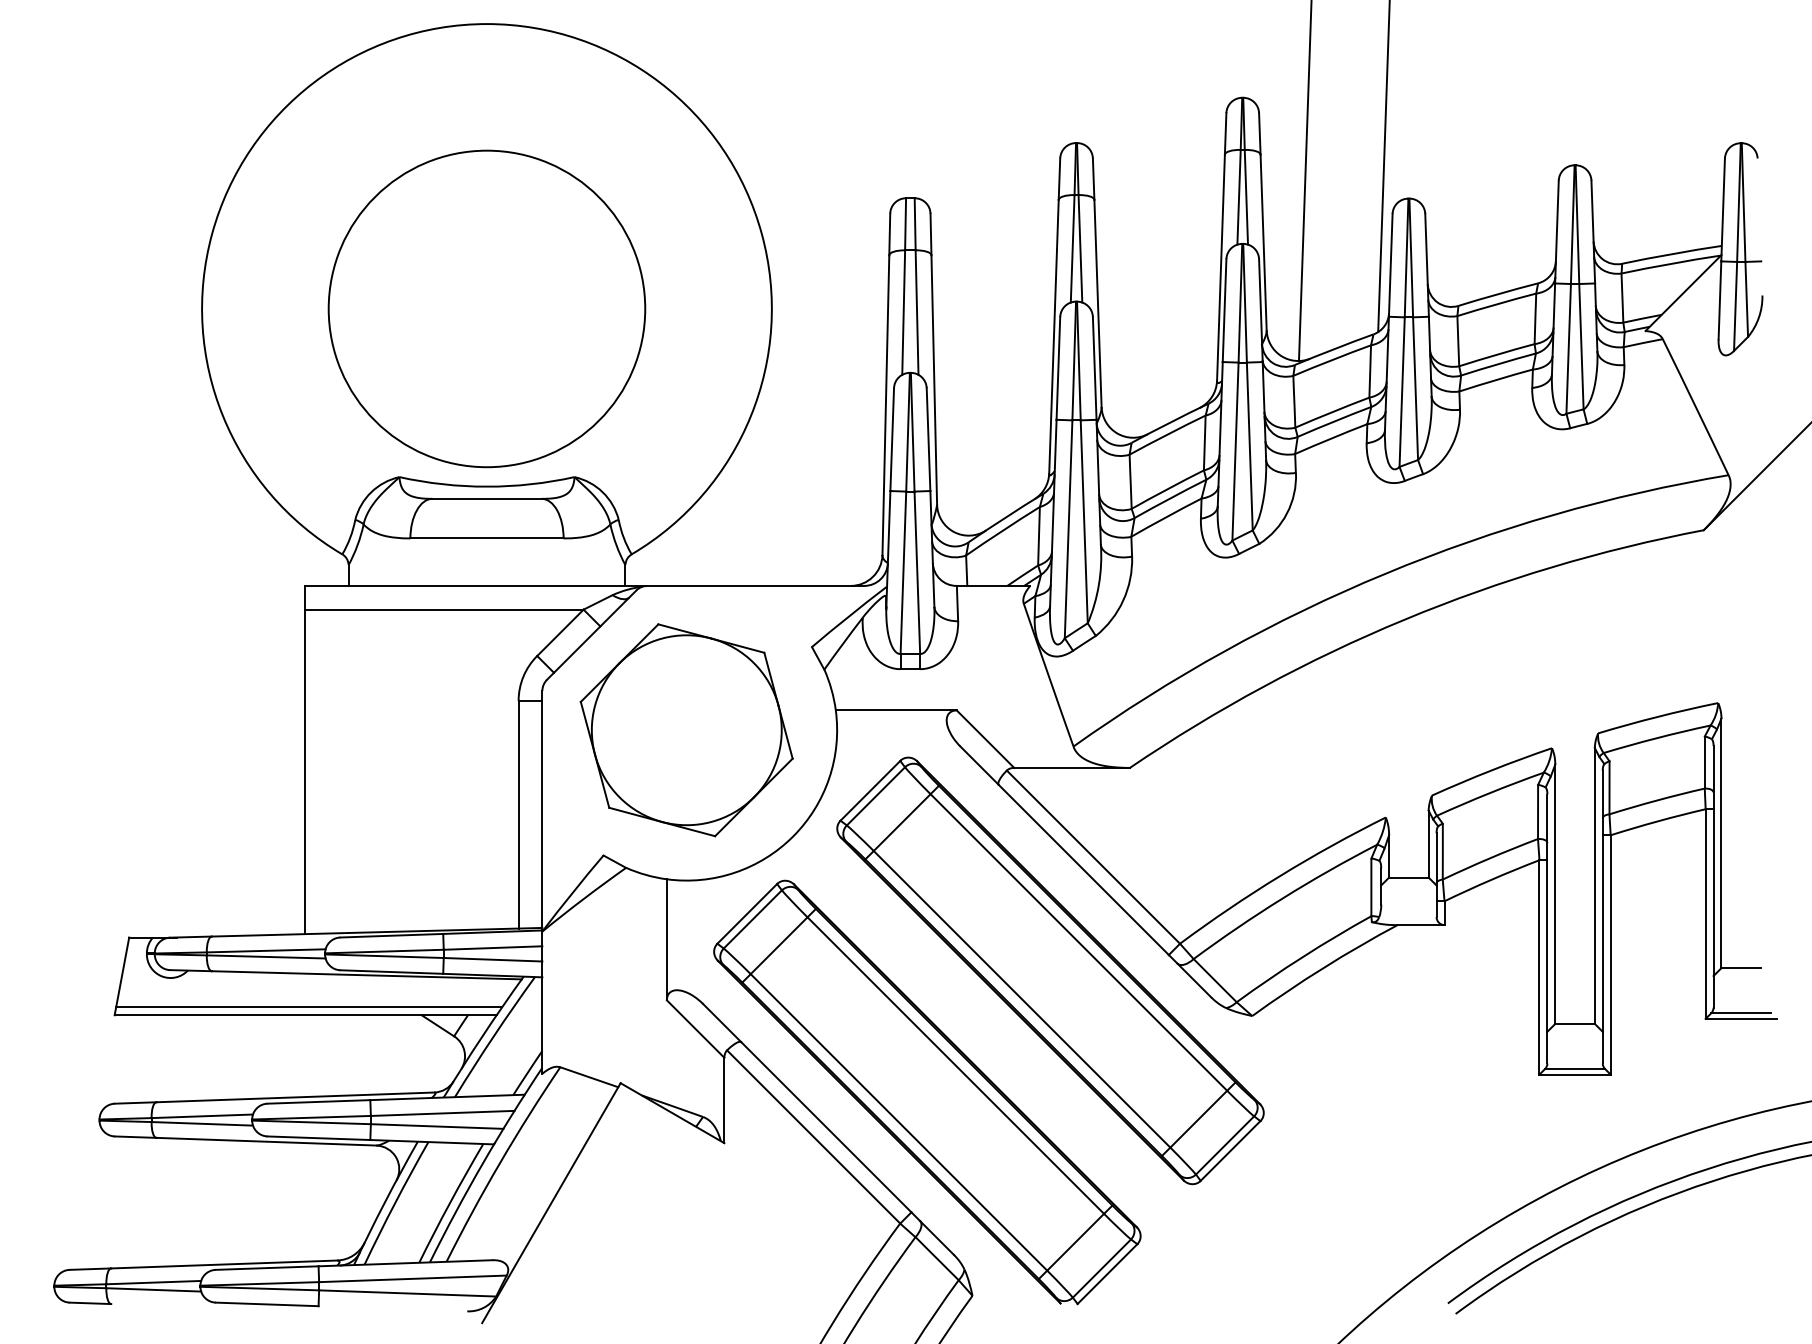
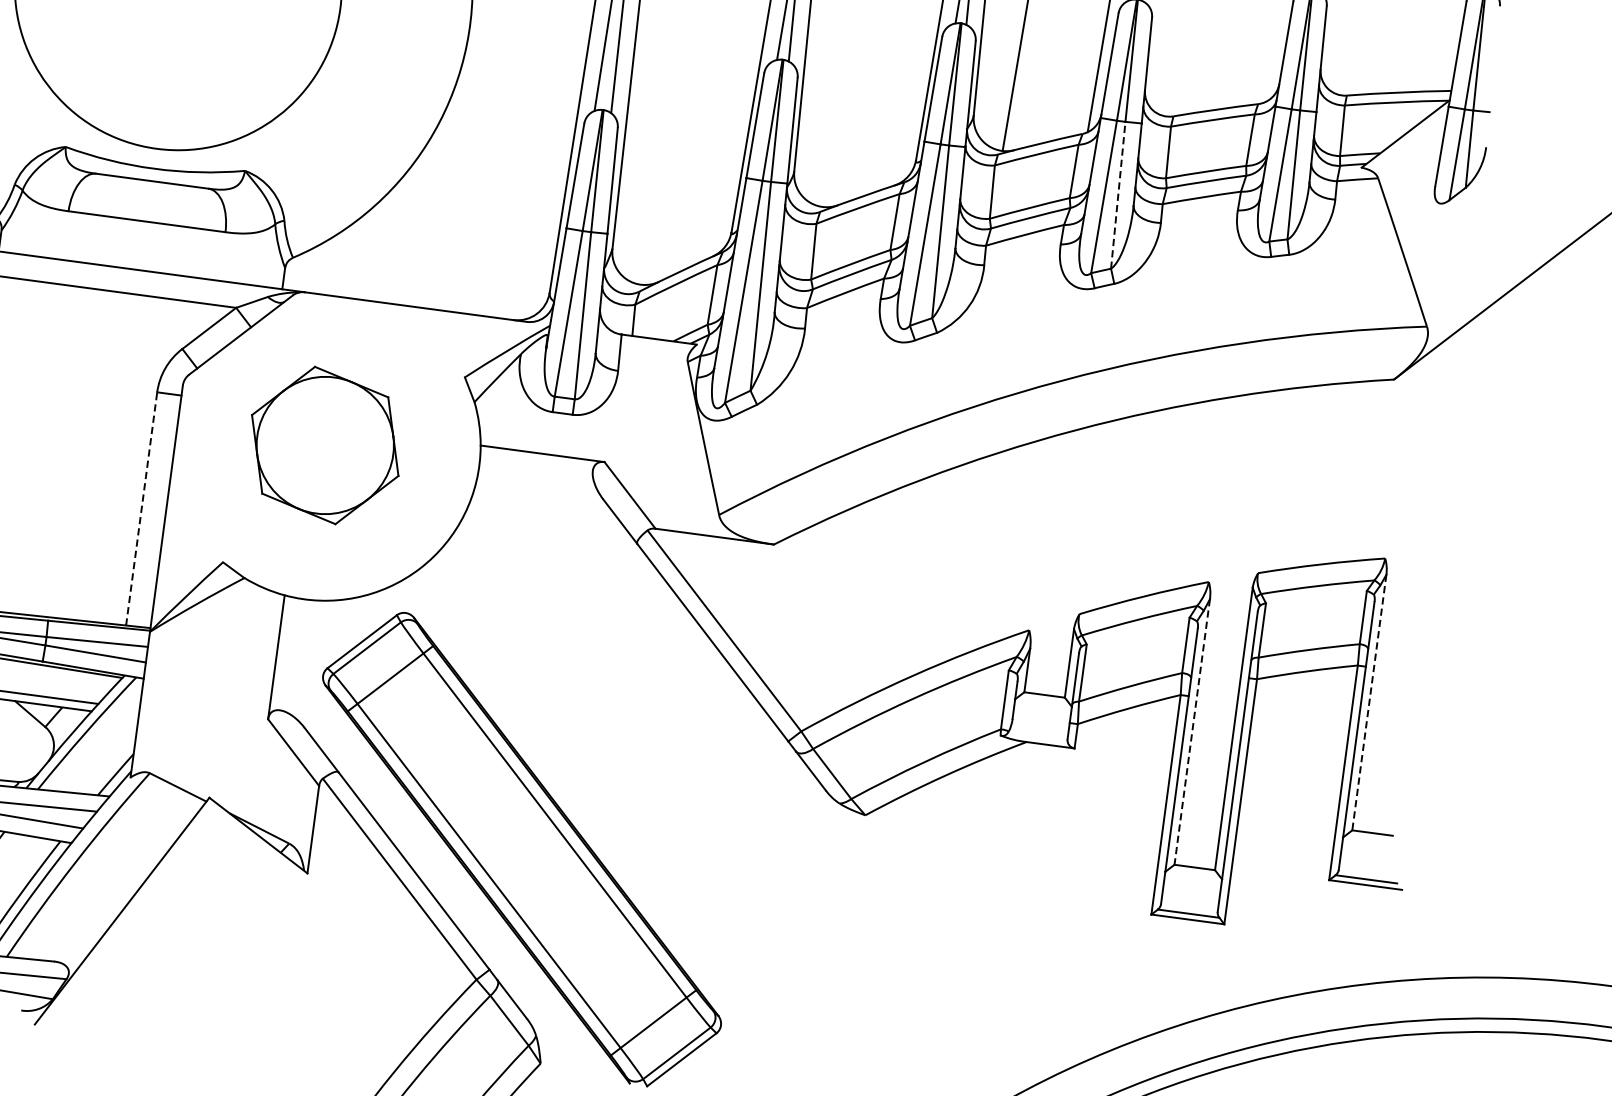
line: (1415, 388) -> (1118, 195), solid -> dashed
part: (686, 730) -> (325, 445), size x0.7
line: (518, 814) -> (141, 508), solid -> dashed
line: (1721, 843) -> (1369, 702), solid -> dashed
line: (1555, 894) -> (1192, 732), solid -> dashed
part: (1050, 970) -> (664, 741), removed

